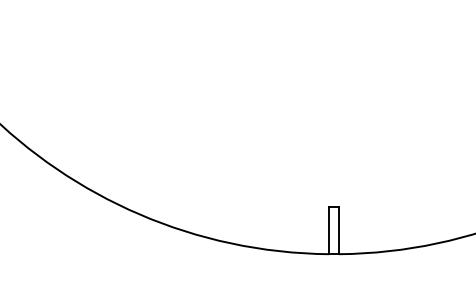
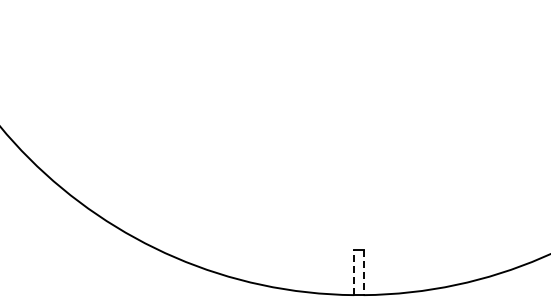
line: (329, 230) -> (354, 272), solid -> dashed
line: (338, 231) -> (363, 273), solid -> dashed

